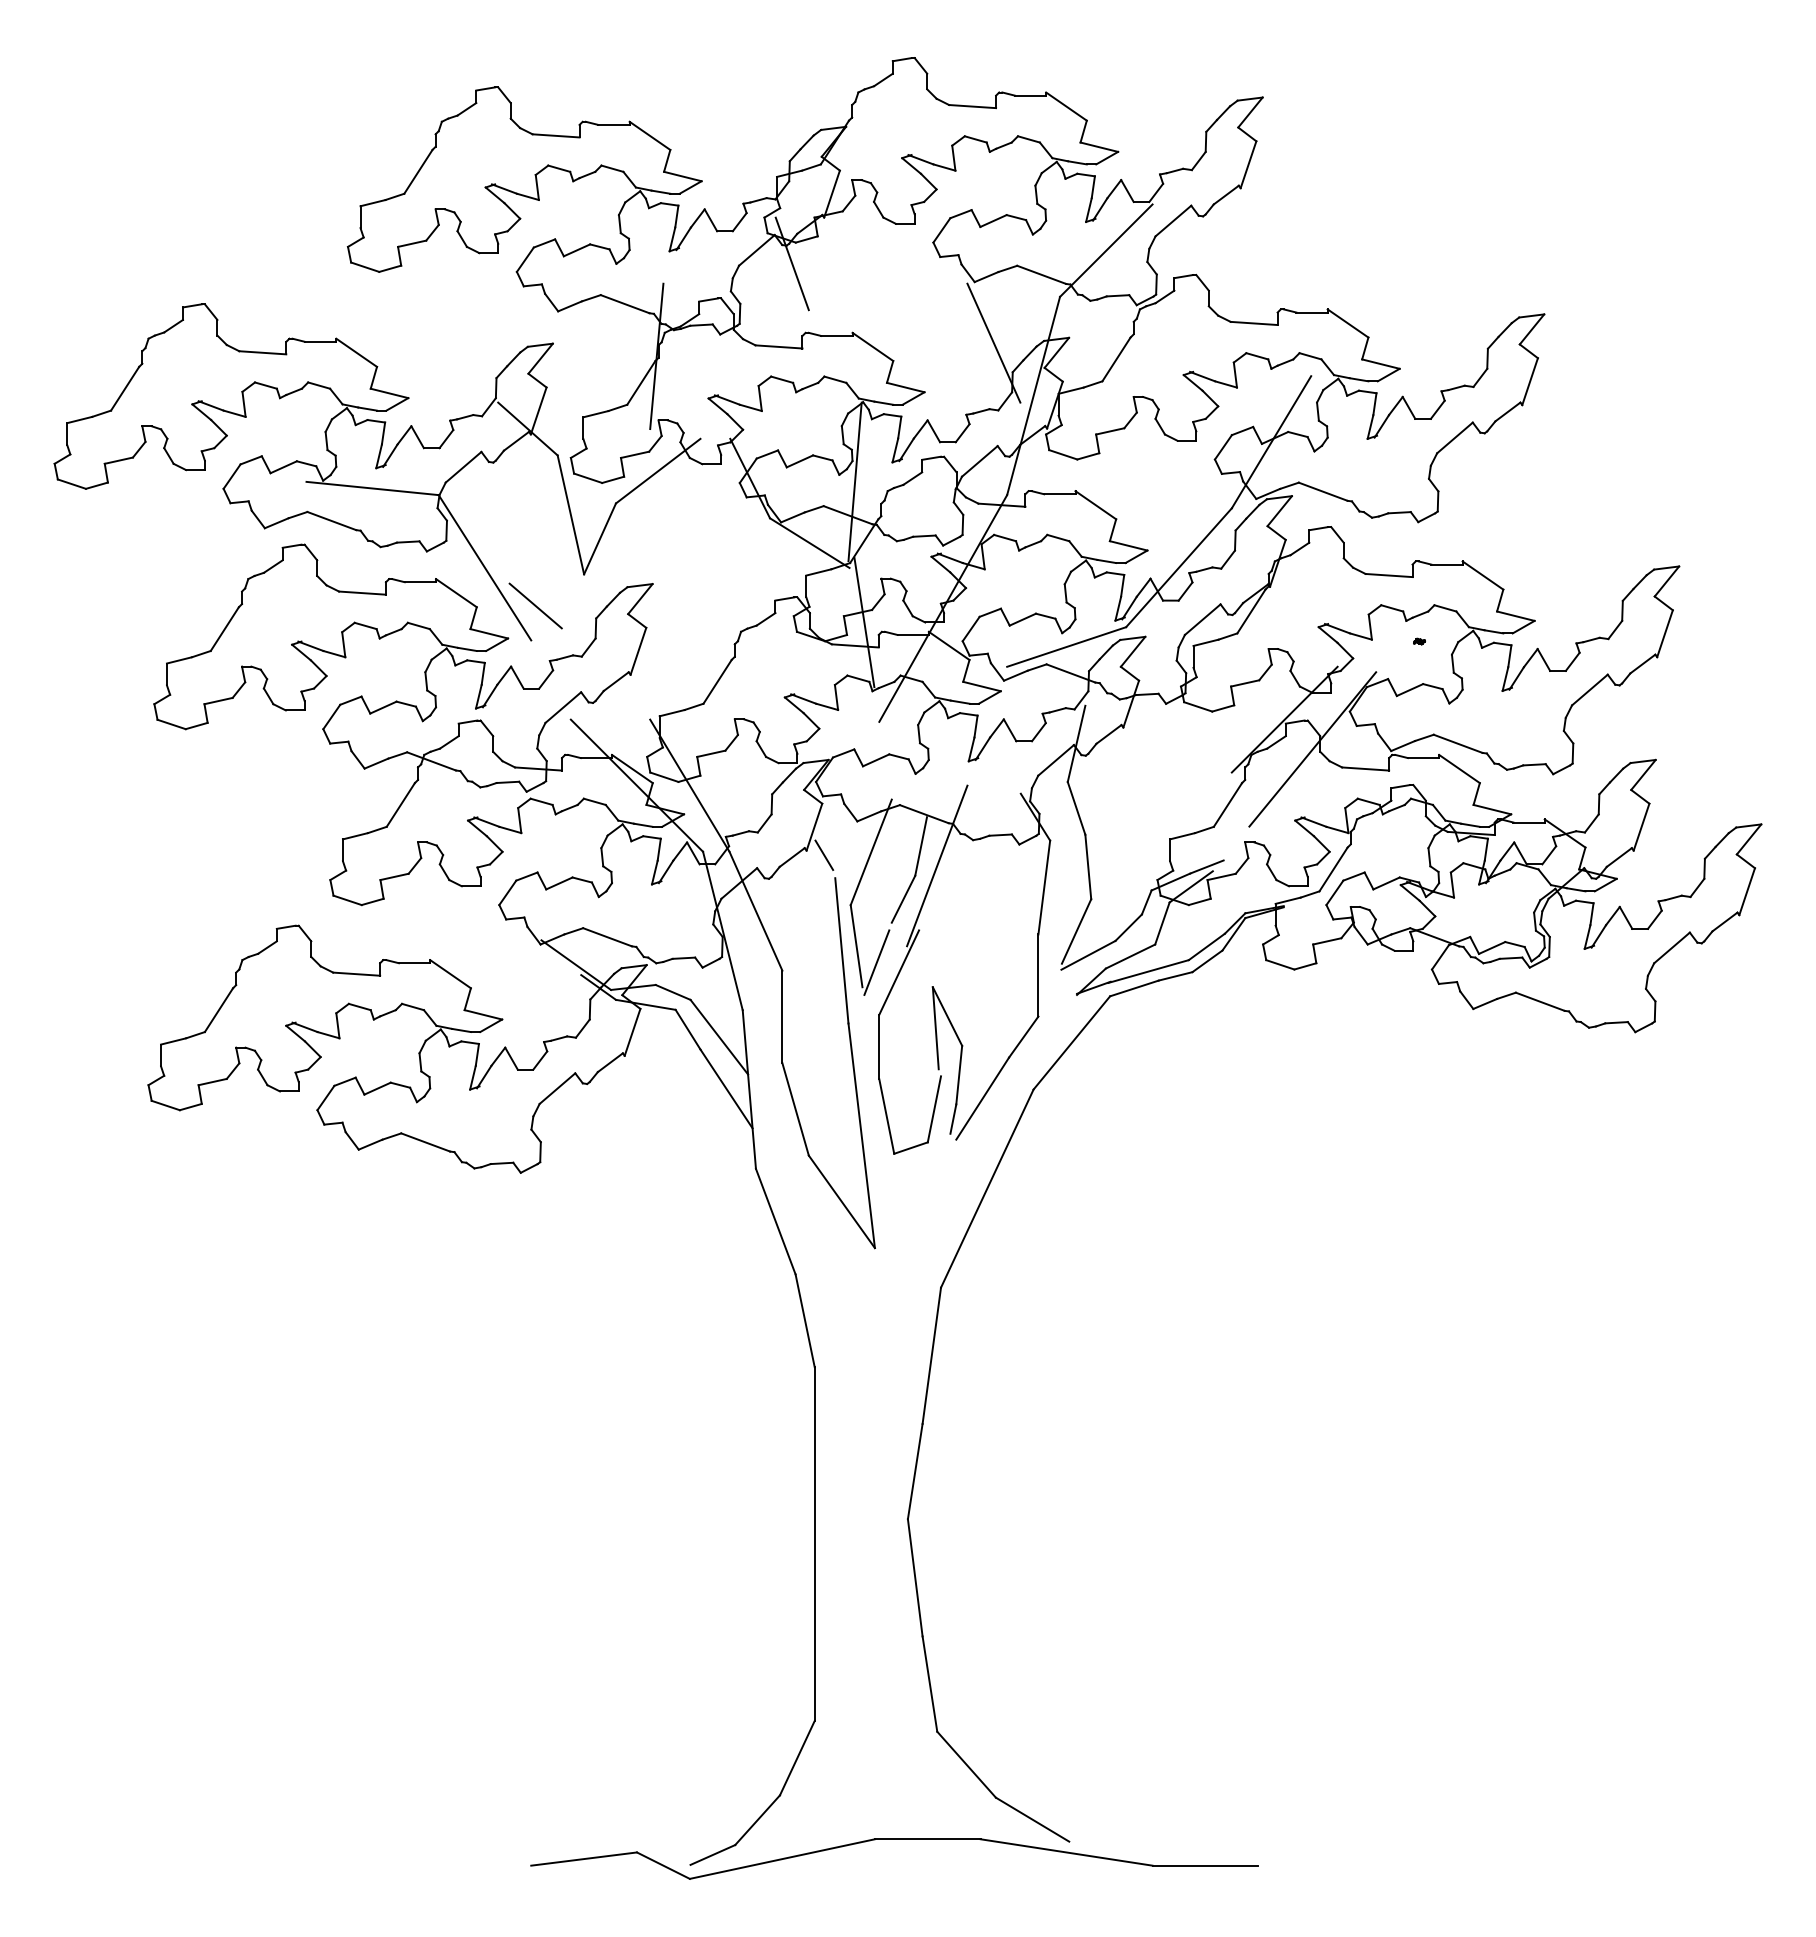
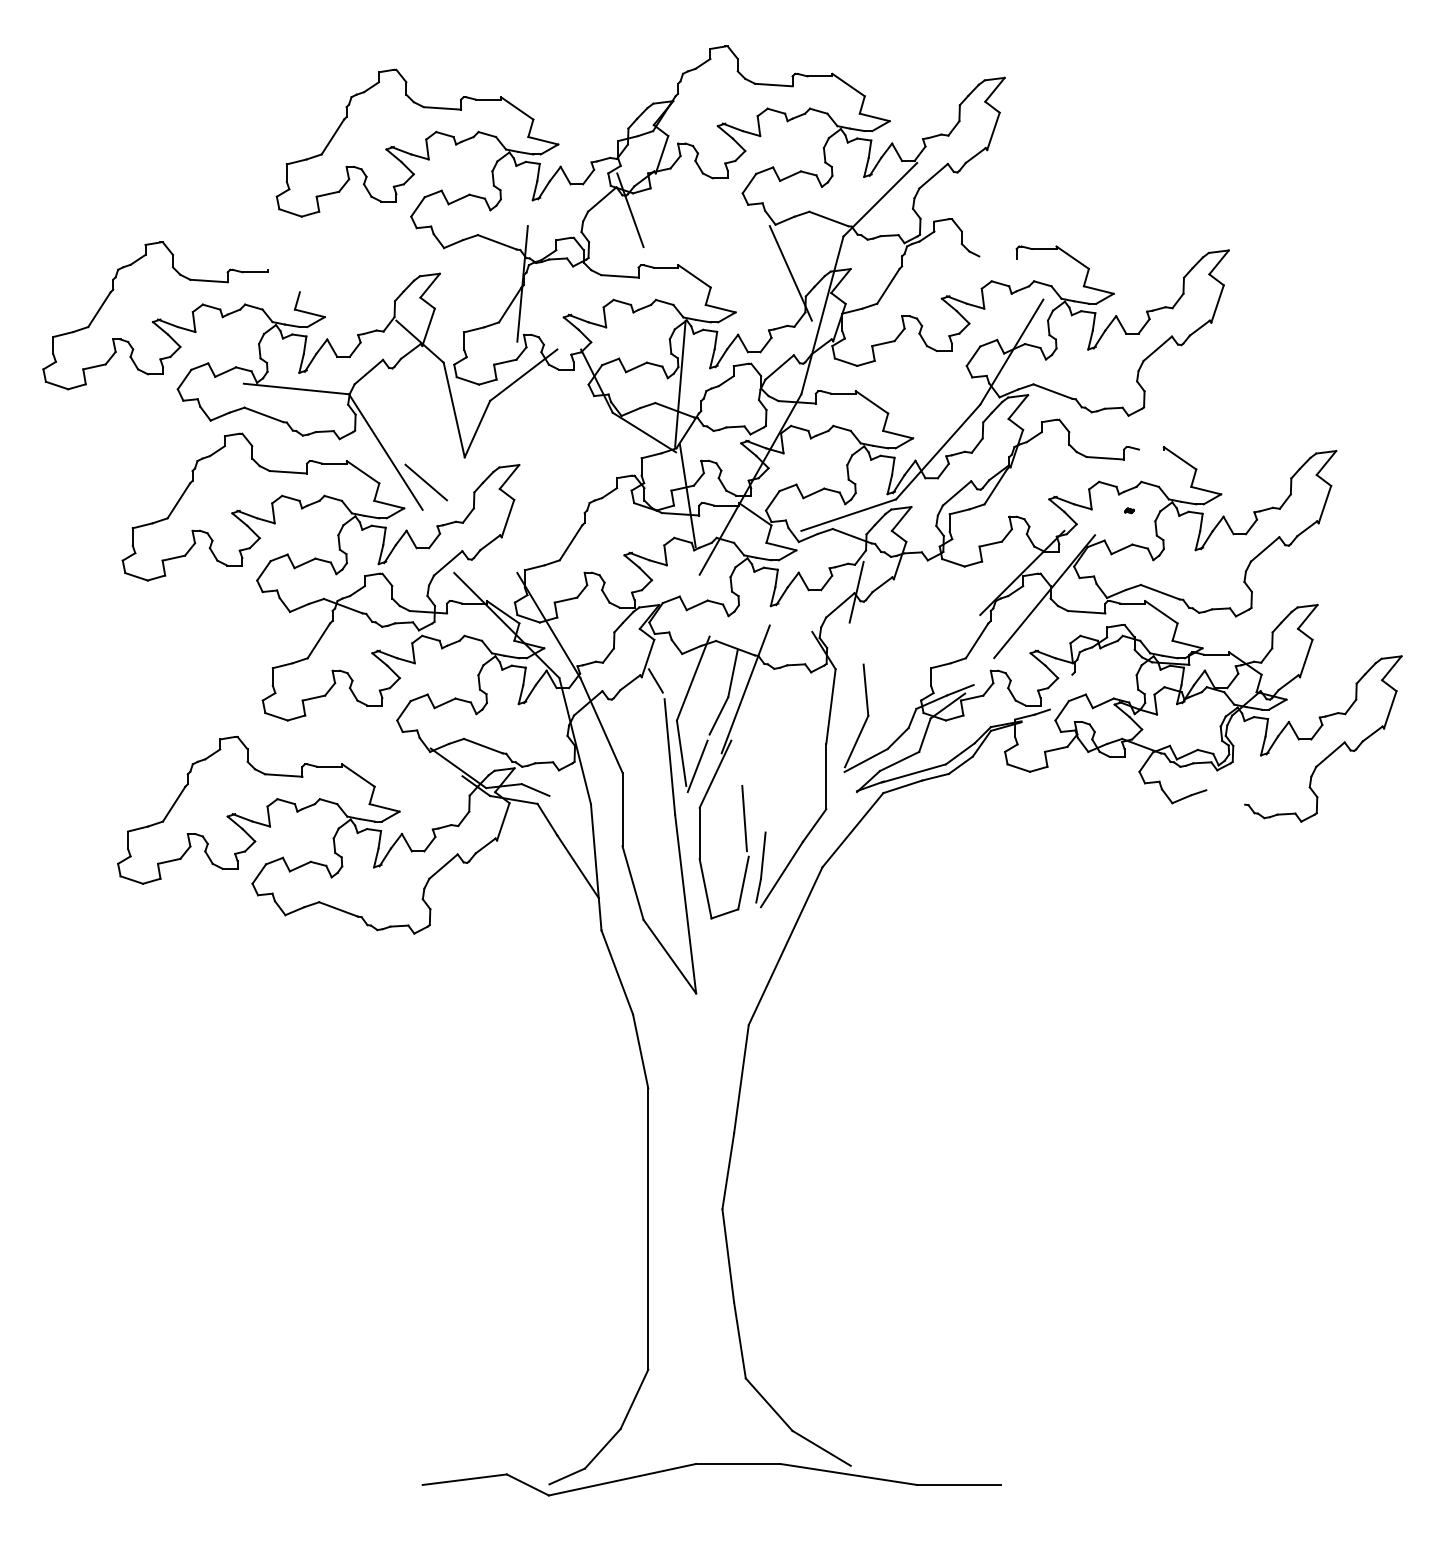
line: (1253, 323) -> (997, 257), removed
line: (356, 352) -> (283, 280), removed
line: (1446, 564) -> (1151, 449), removed
line: (1076, 808) -> (856, 643), removed
line: (1333, 869) -> (1061, 692), removed
line: (1539, 1001) -> (1225, 797), removed
line: (947, 1016) -> (753, 809), removed
line: (719, 1036) -> (572, 825), removed

